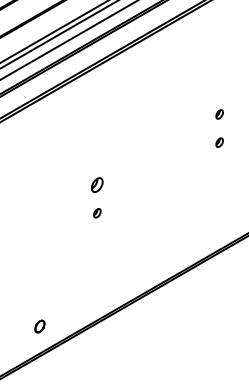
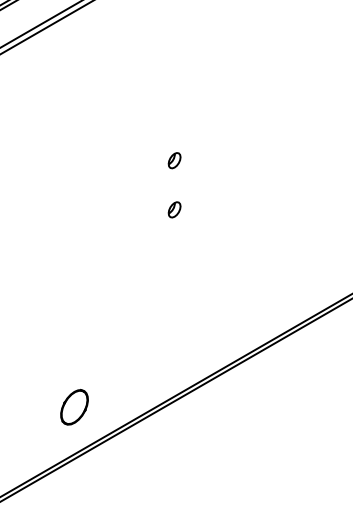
part: (97, 184) -> (174, 159), size x0.62
part: (39, 326) -> (73, 407), size x1.67

